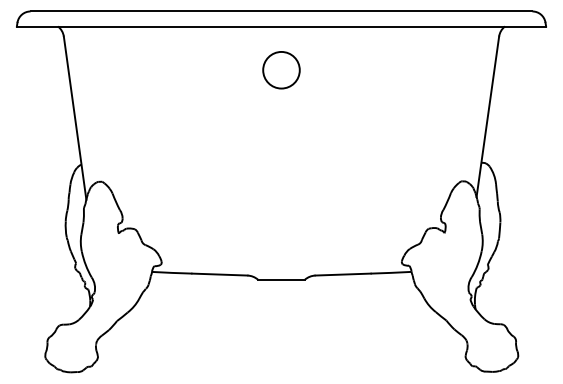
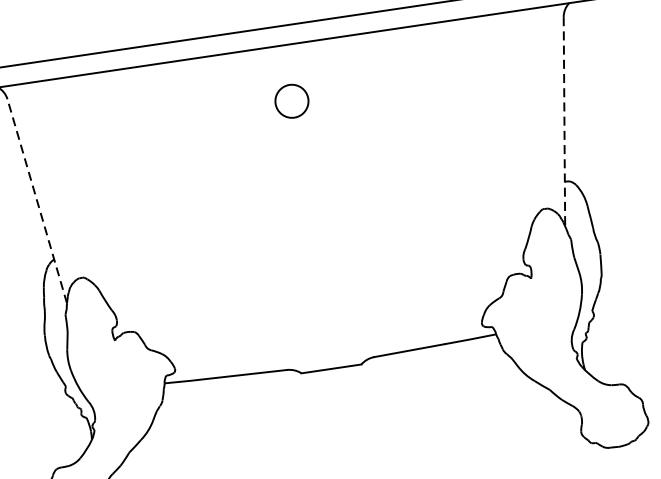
circle: (281, 70) -> (292, 101), size x0.7
line: (487, 116) -> (563, 121), solid -> dashed
line: (75, 117) -> (37, 200), solid -> dashed

